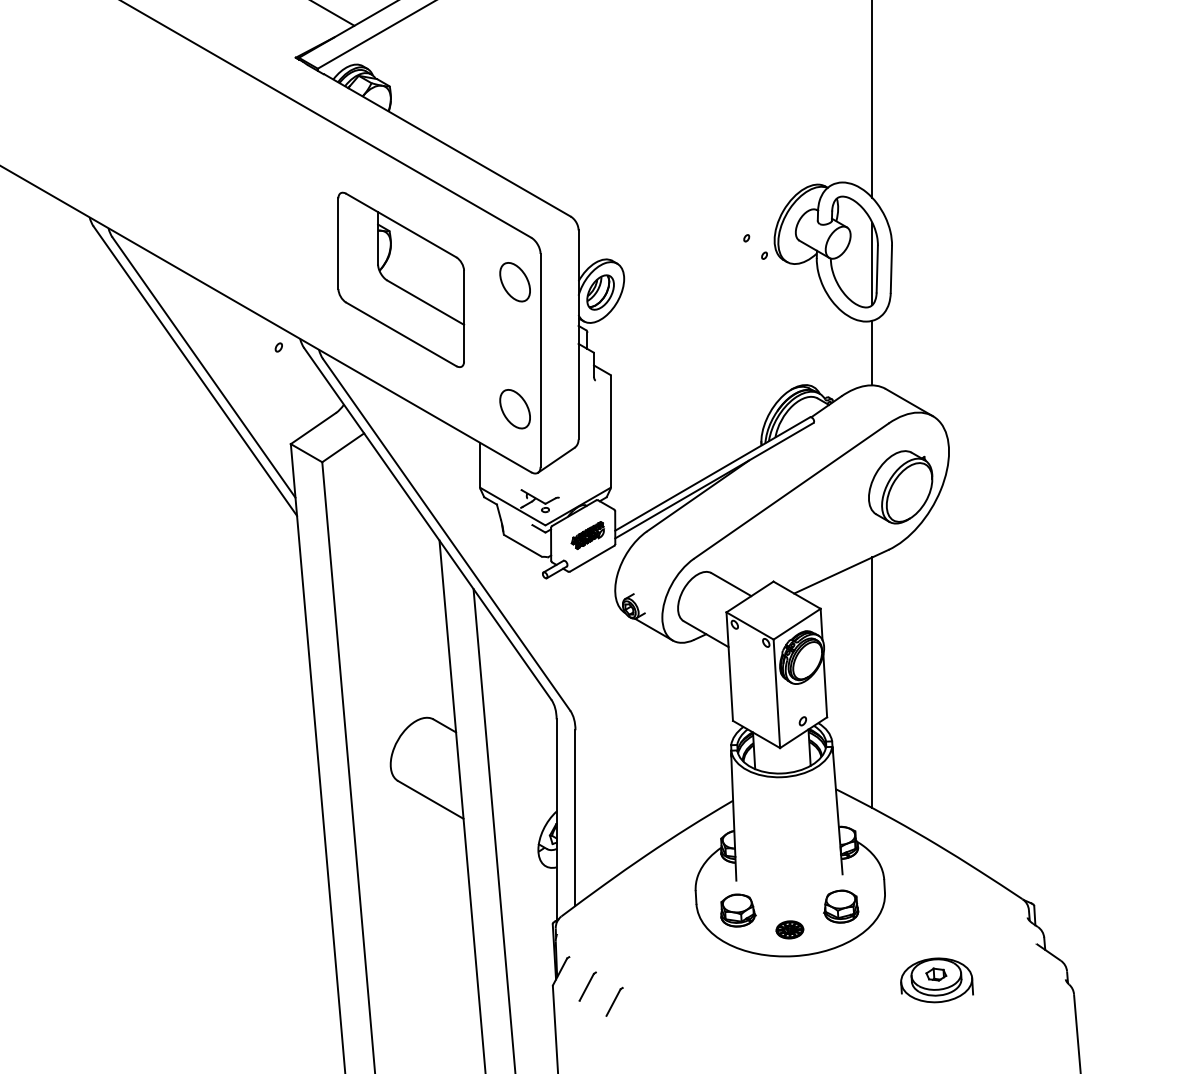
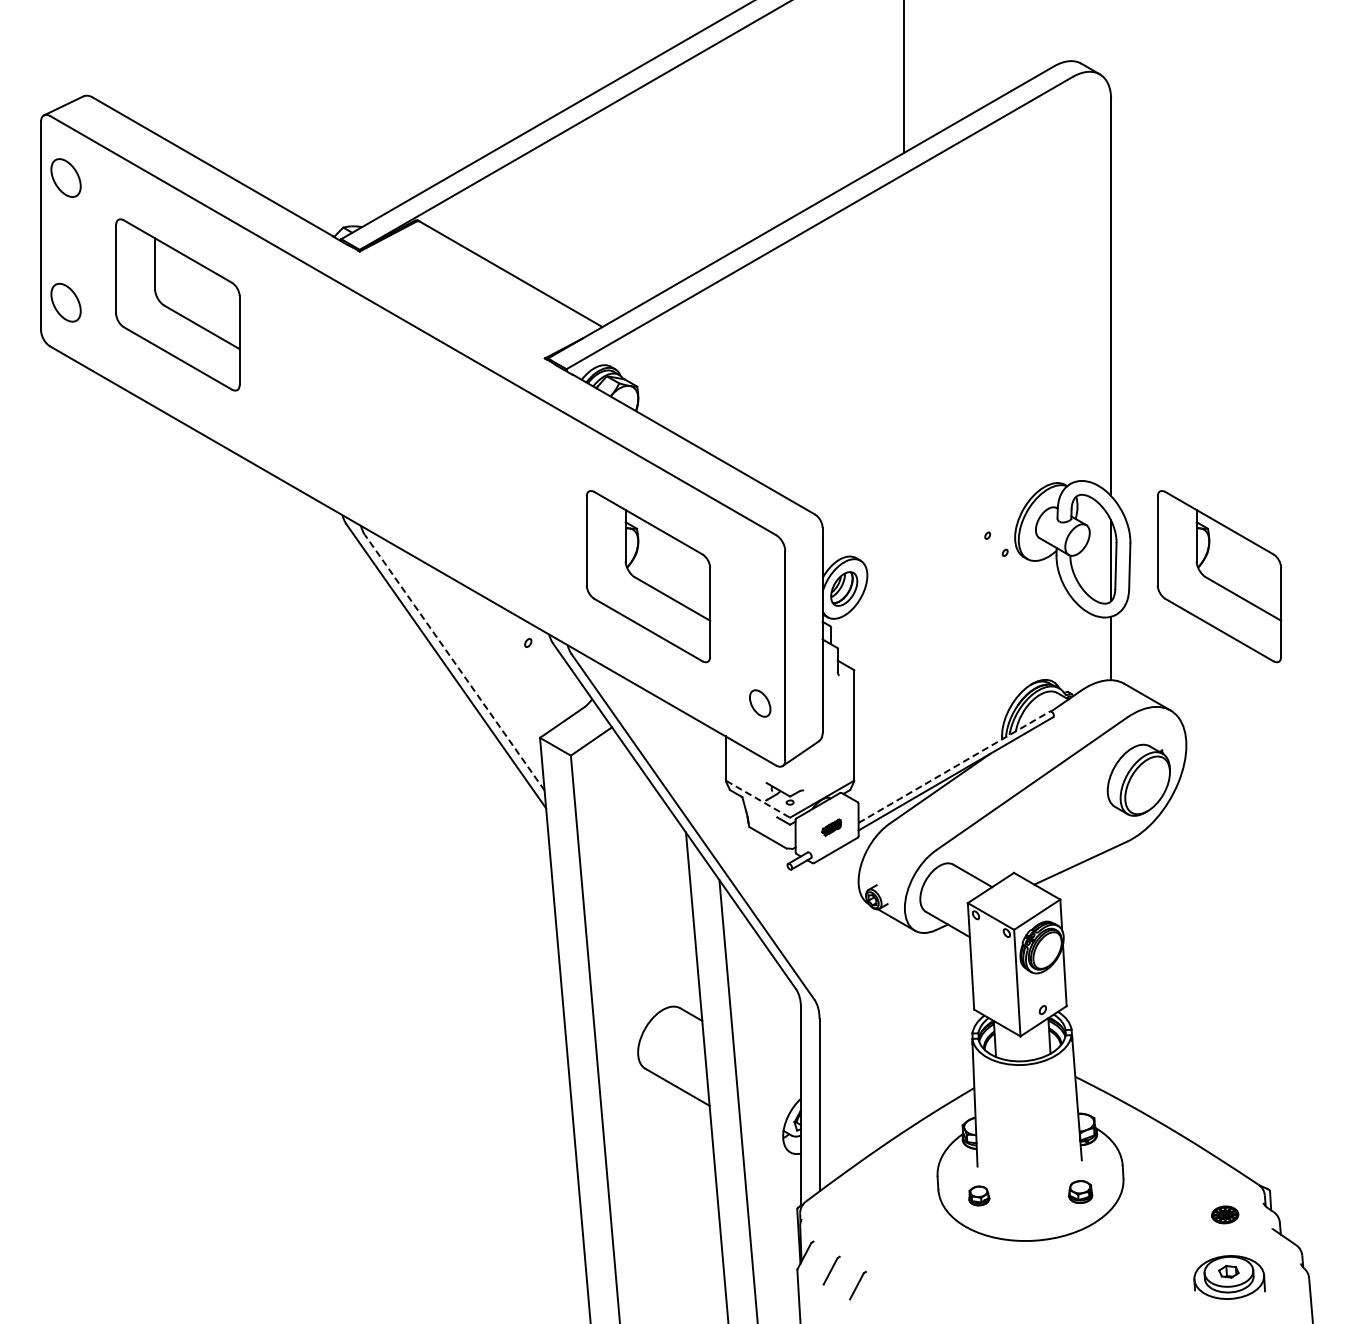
part: (982, 279) -> (1219, 576), added
part: (514, 281) -> (759, 578), removed
line: (203, 367) -> (454, 662), solid -> dashed
part: (514, 409) -> (759, 703), size x0.7
line: (712, 474) -> (954, 767), solid -> dashed
line: (512, 506) -> (757, 799), solid -> dashed
part: (587, 535) -> (831, 827), size x0.6
line: (872, 683) -> (1111, 972), removed
part: (841, 906) -> (1080, 1191), size x0.7
part: (738, 910) -> (979, 1195), size x0.6
part: (790, 929) -> (1225, 1214), moved
part: (936, 980) -> (1229, 1277), moved

